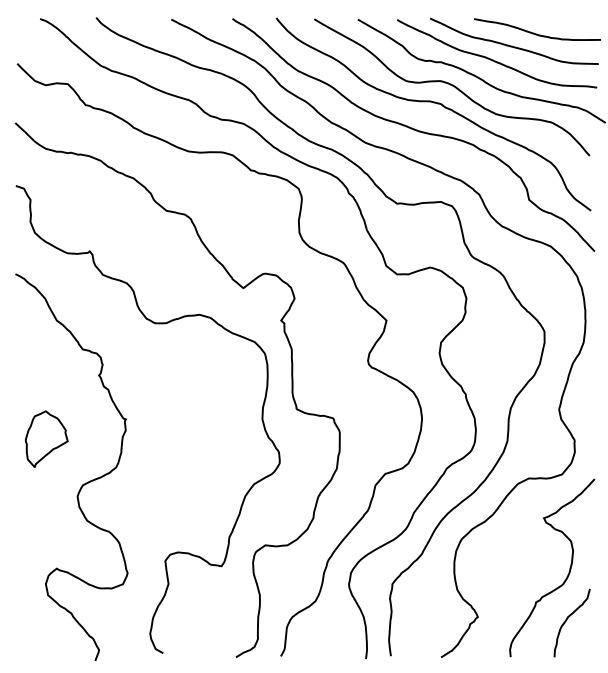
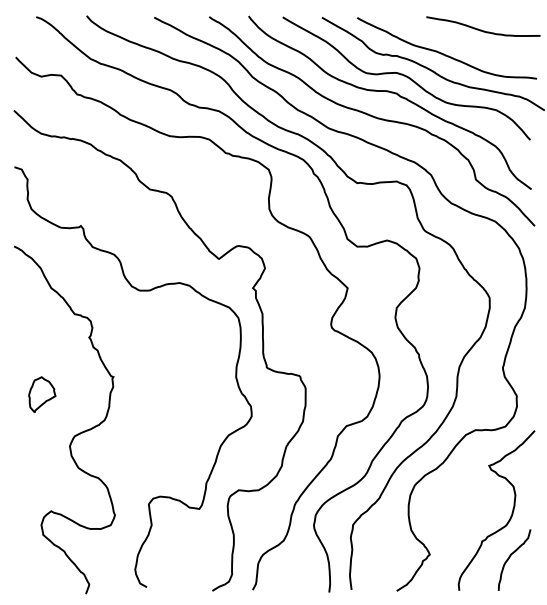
curve: (512, 45) -> (460, 40), removed
part: (46, 438) -> (42, 394), size x0.7

